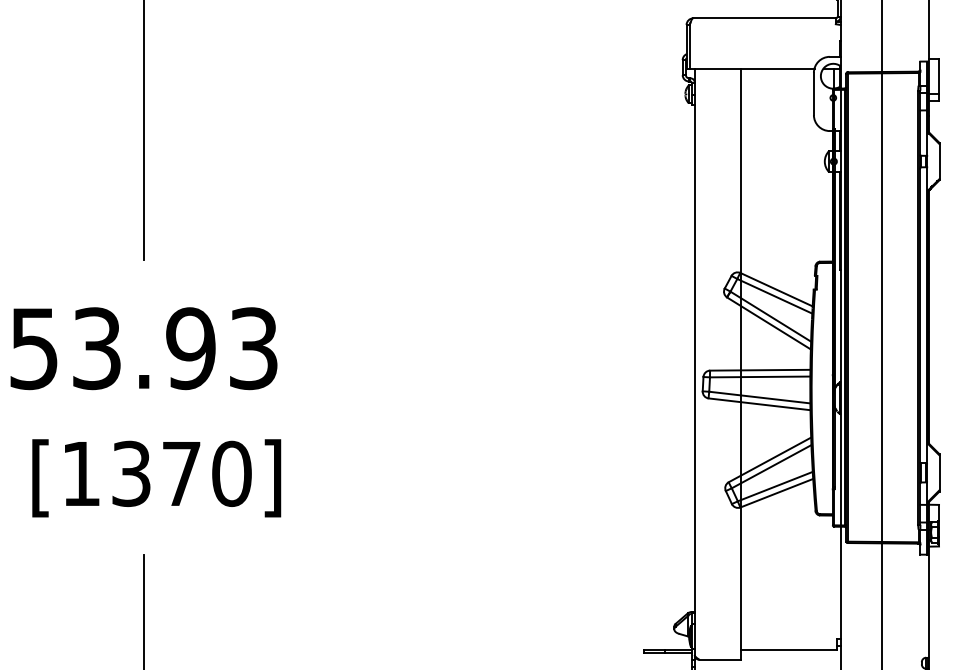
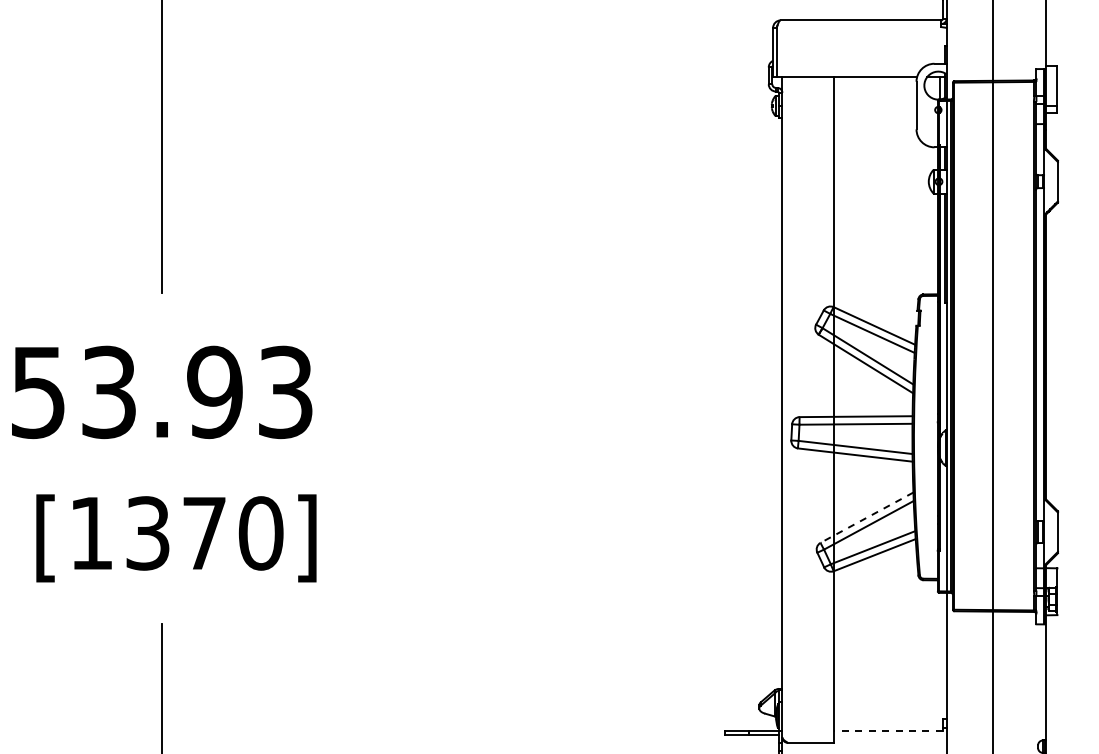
line: (770, 459) -> (867, 517), solid -> dashed
line: (789, 649) -> (888, 731), solid -> dashed

